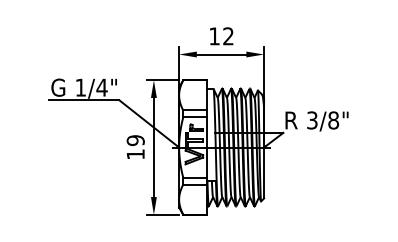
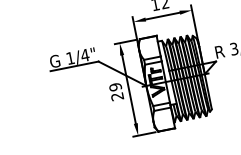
text: (135, 154) -> (117, 96), 19 -> 29

